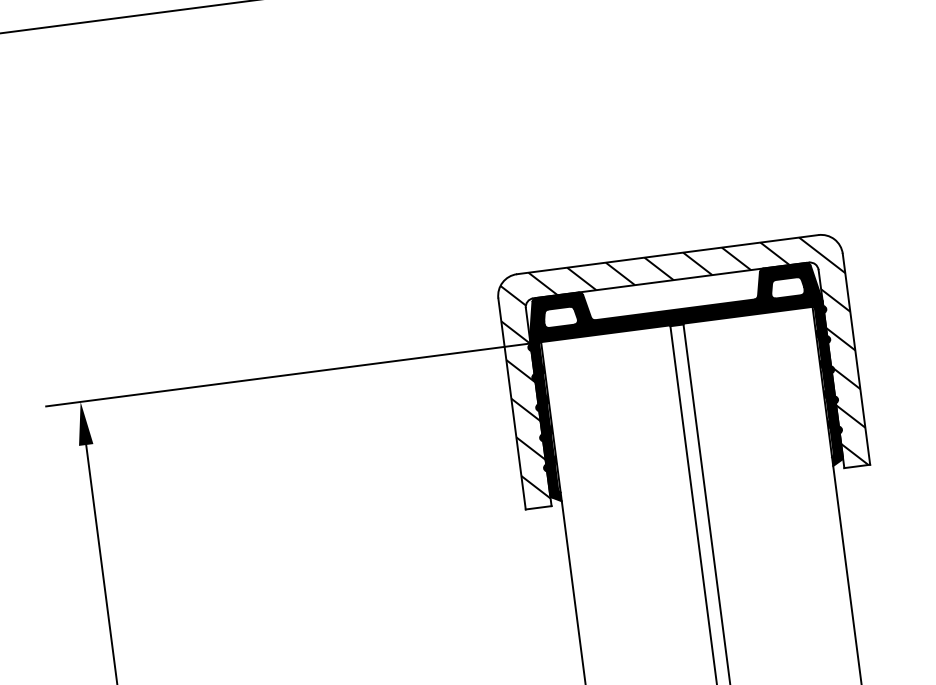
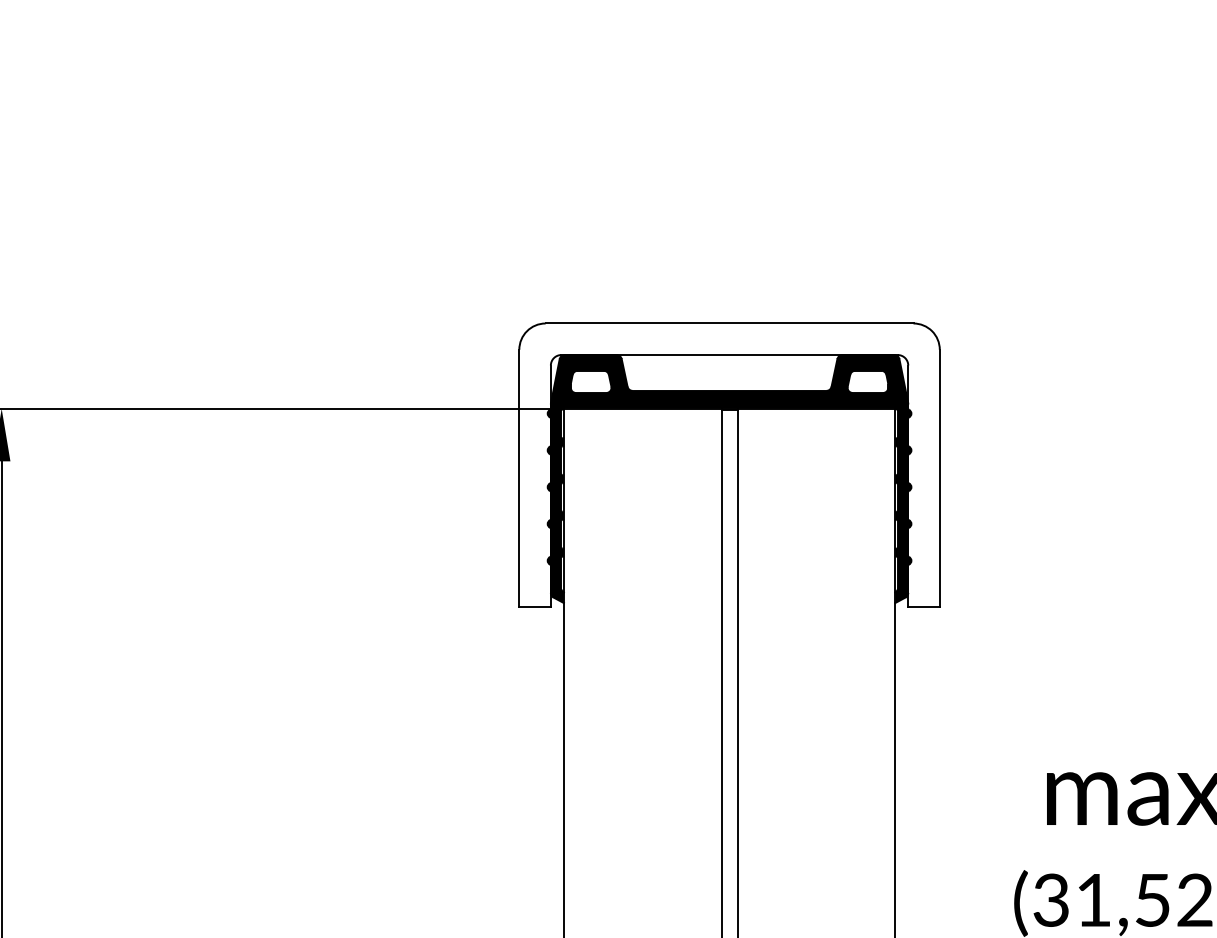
hatch: (682, 370) -> (729, 465), removed

